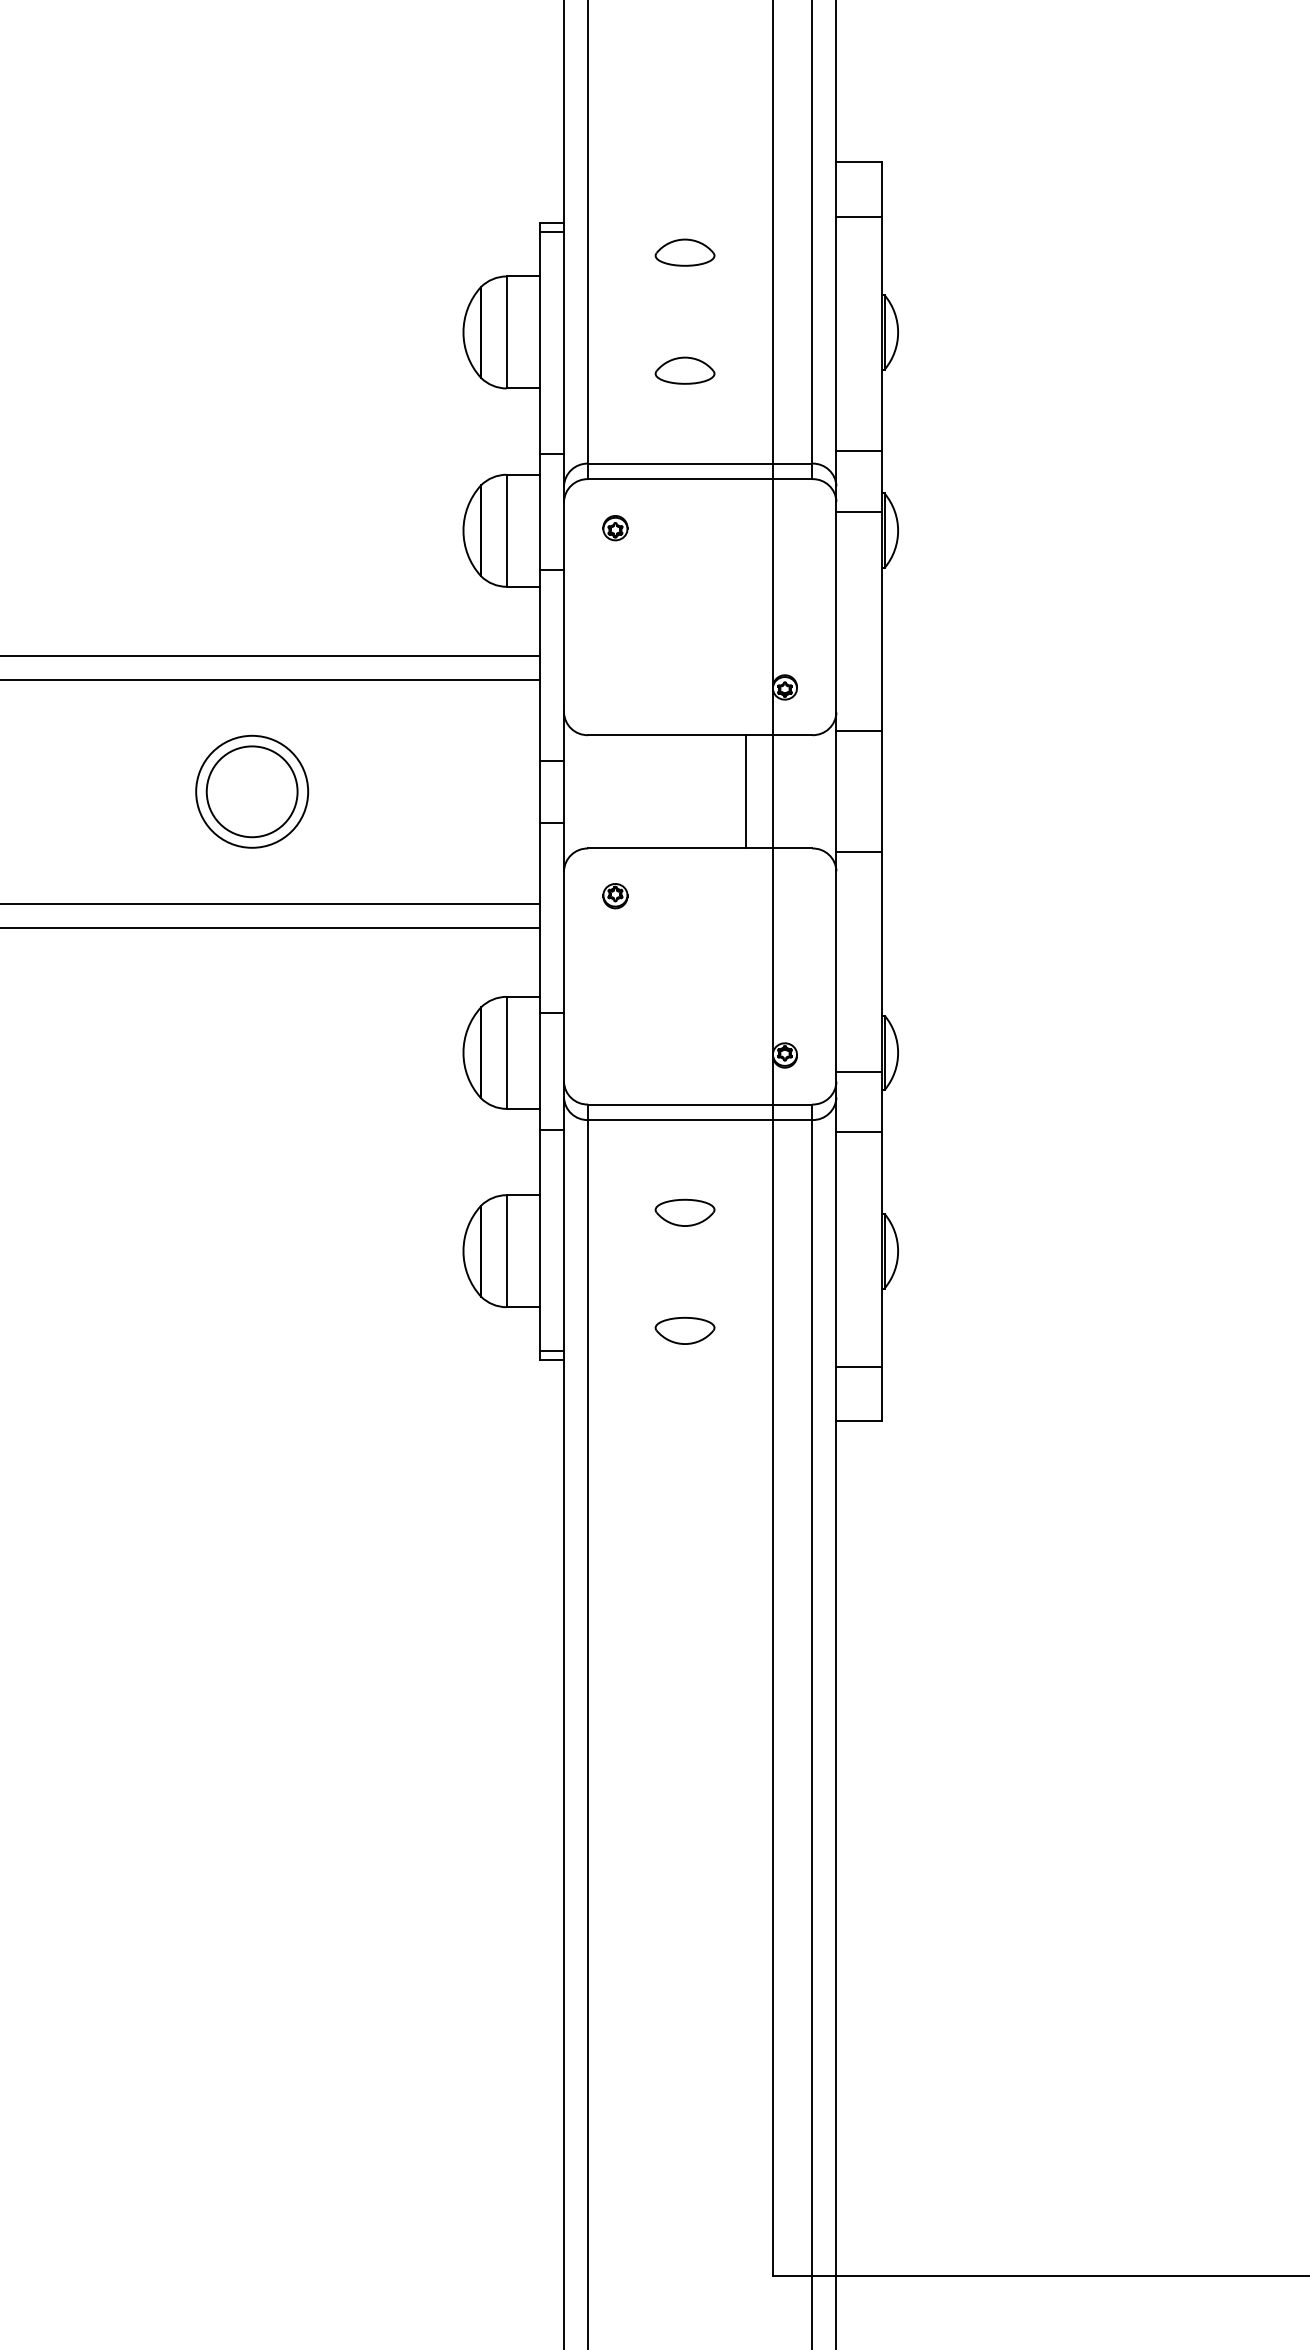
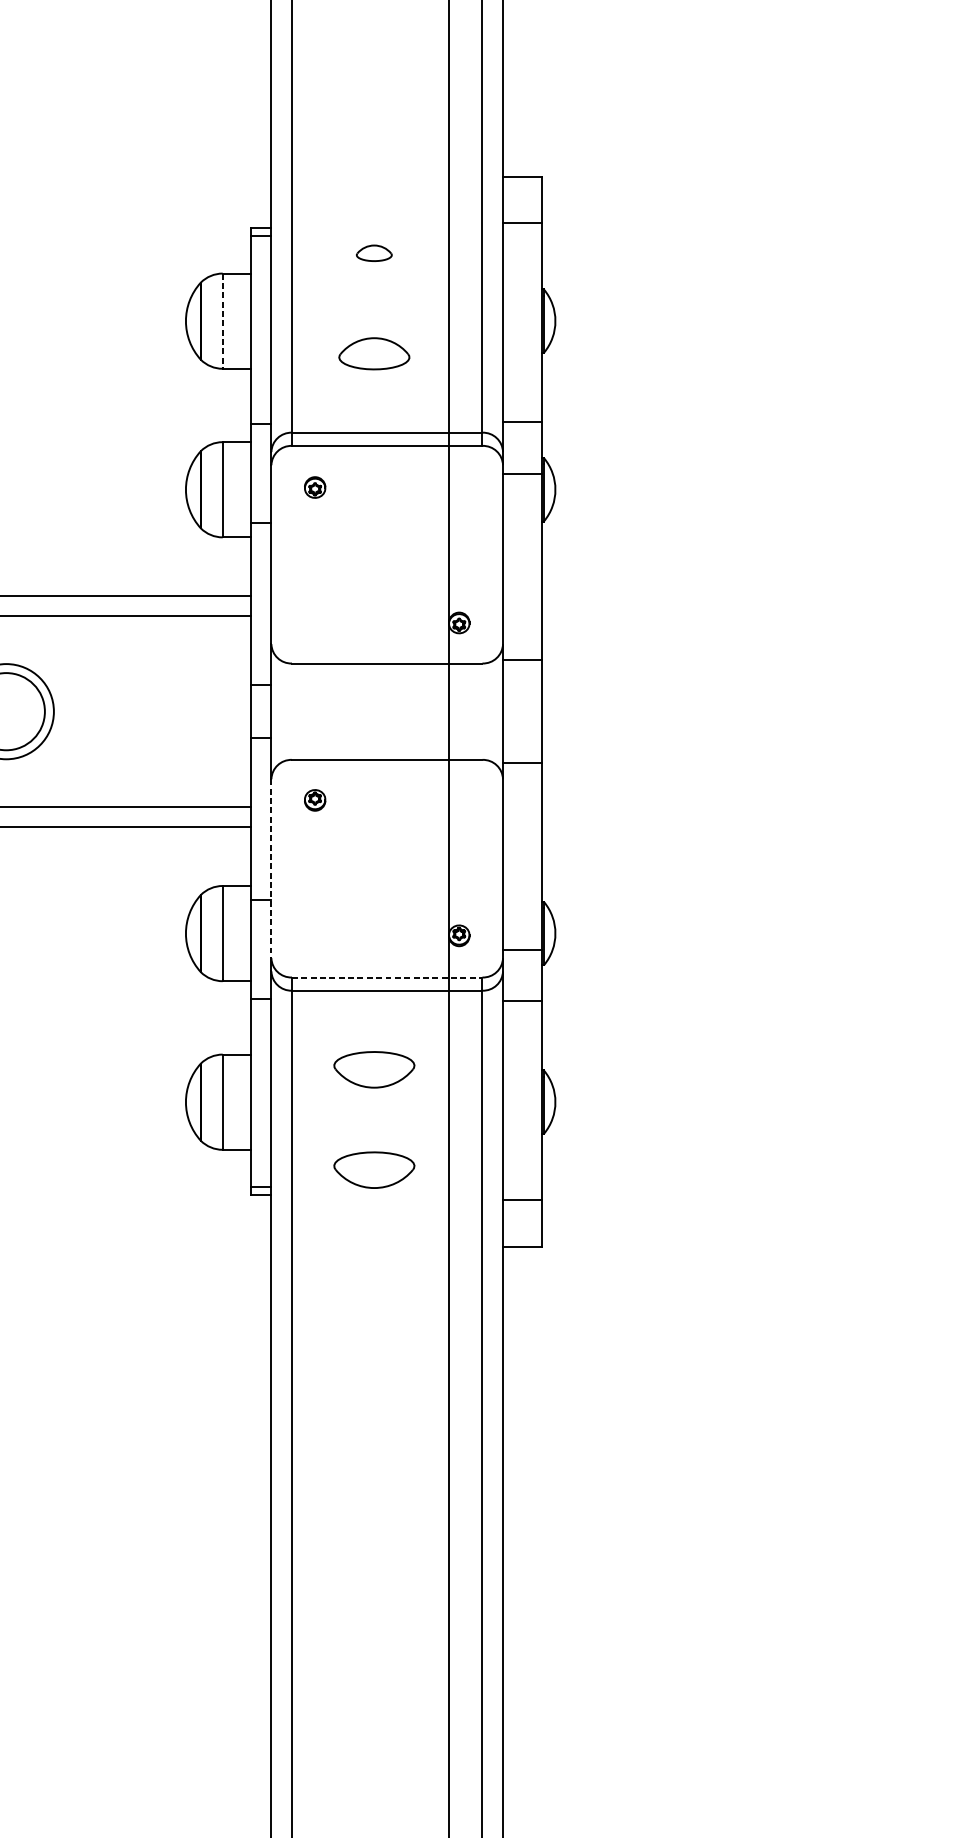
part: (684, 252) -> (373, 253), size x0.7
line: (506, 332) -> (222, 321), solid -> dashed
part: (684, 370) -> (373, 353), size x1.4
line: (745, 791) -> (425, 711), removed
line: (563, 977) -> (270, 869), solid -> dashed
line: (700, 1104) -> (387, 977), solid -> dashed
part: (684, 1212) -> (373, 1069), size x1.6
part: (684, 1330) -> (373, 1169), size x1.6

